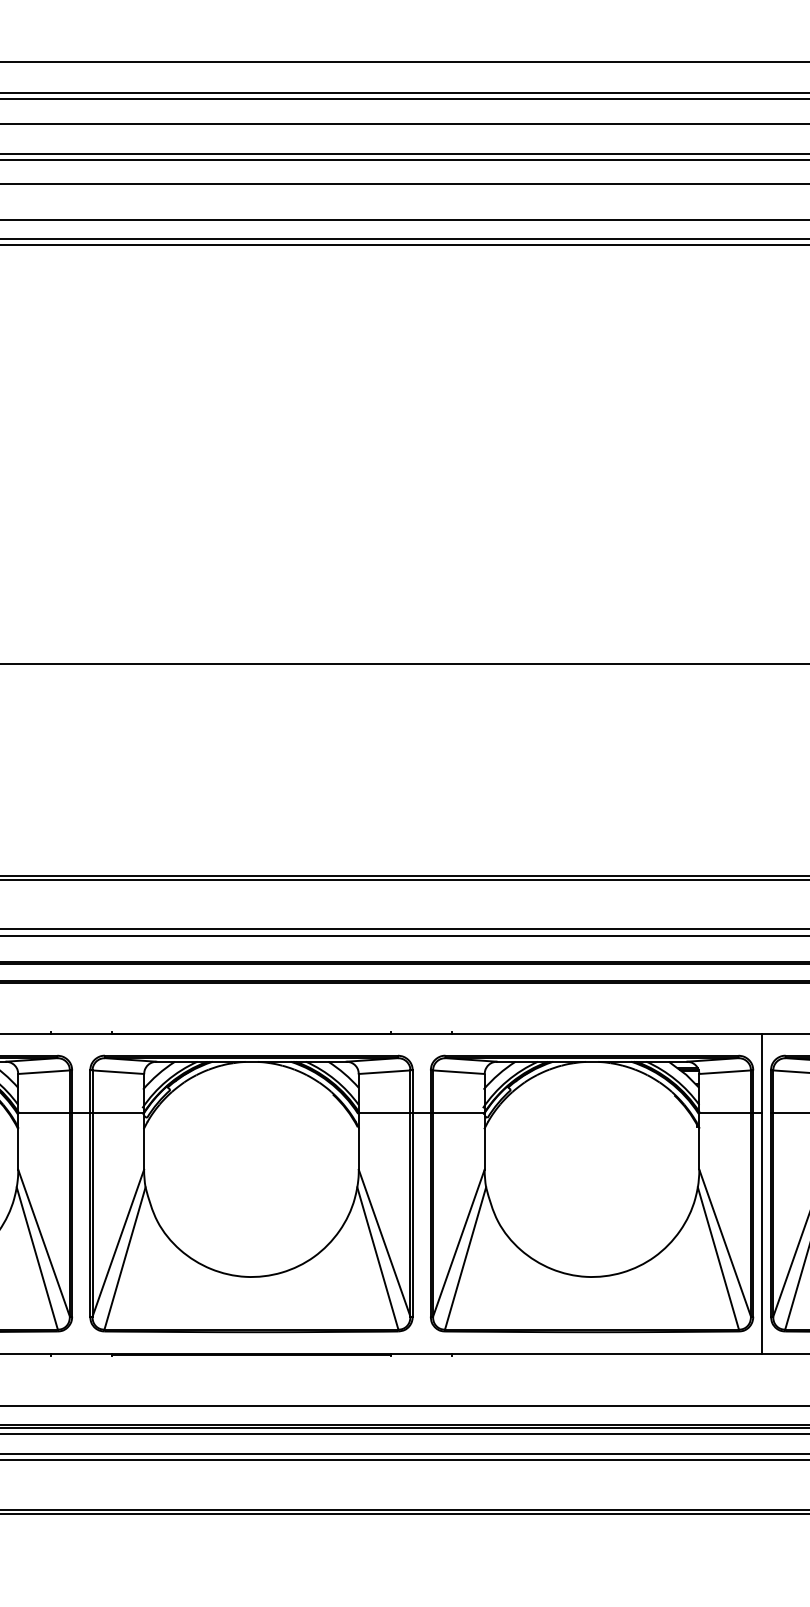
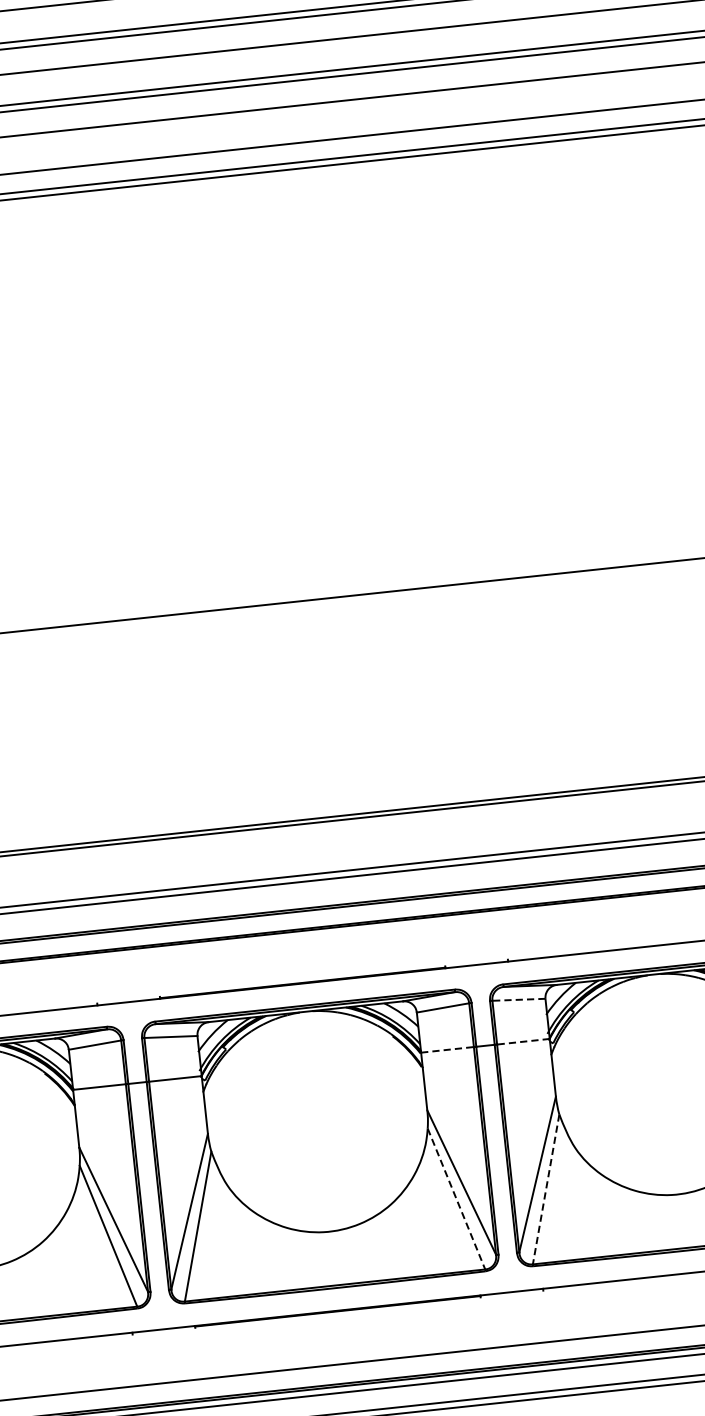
line: (458, 1072) -> (518, 1000), solid -> dashed
line: (384, 1113) -> (447, 1050), solid -> dashed
line: (458, 1113) -> (523, 1042), solid -> dashed
line: (378, 1258) -> (457, 1198), solid -> dashed
line: (465, 1258) -> (546, 1189), solid -> dashed

